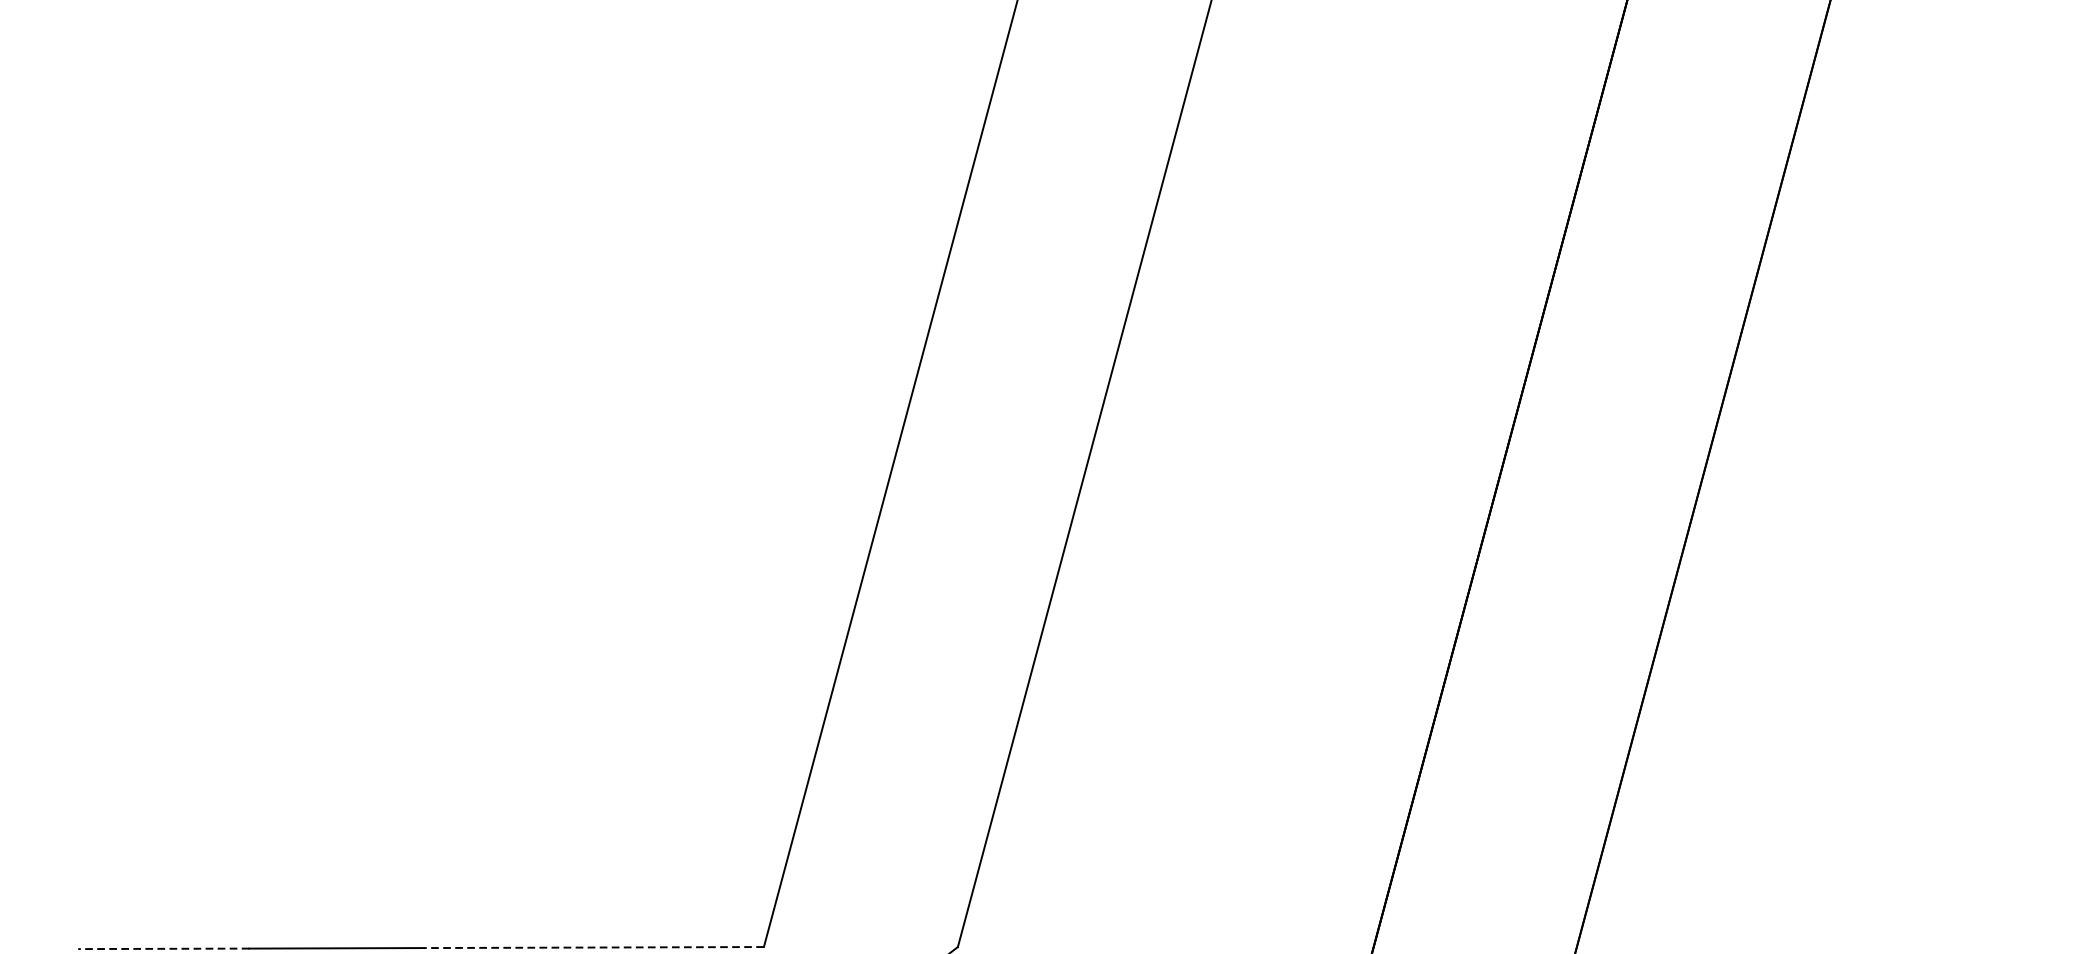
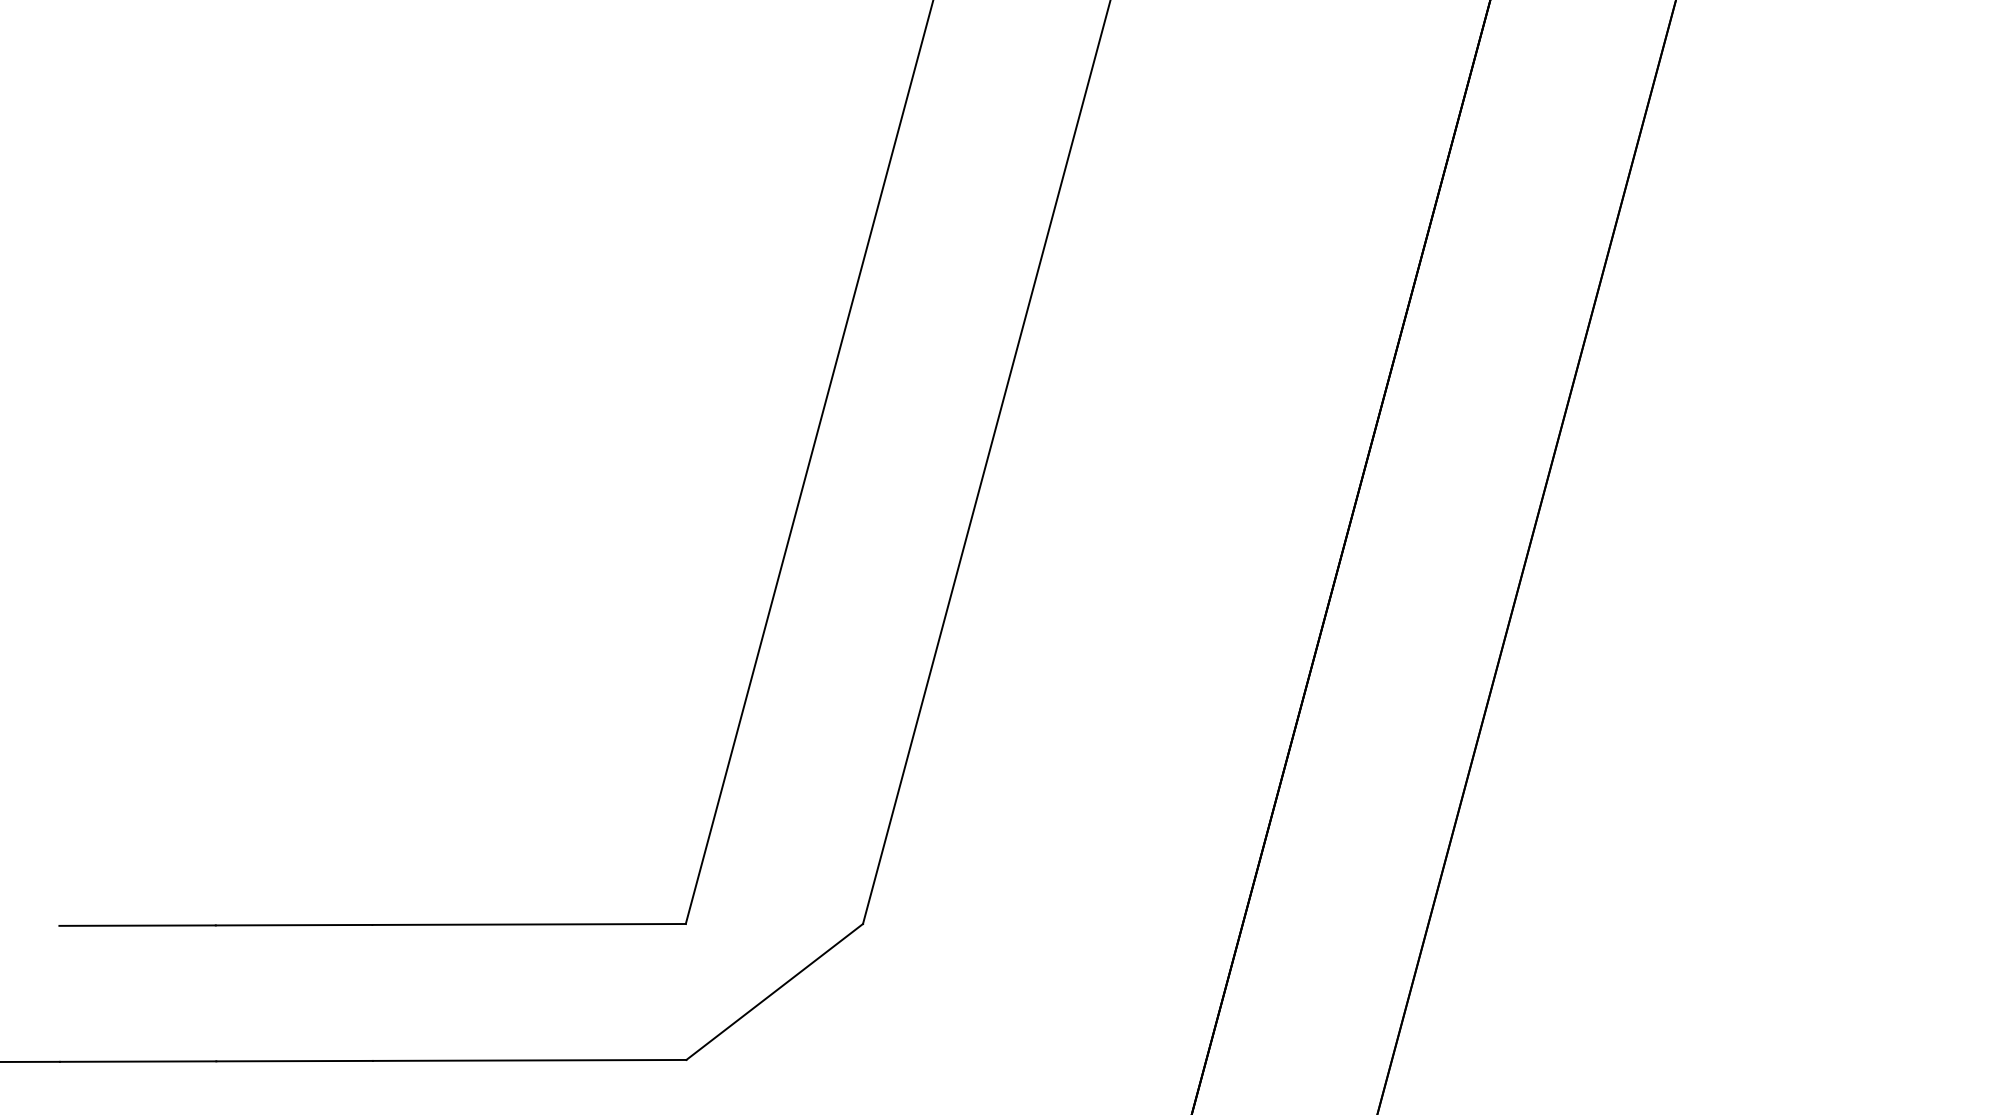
line: (592, 947) -> (529, 924), dashed -> solid
line: (163, 948) -> (137, 925), dashed -> solid

